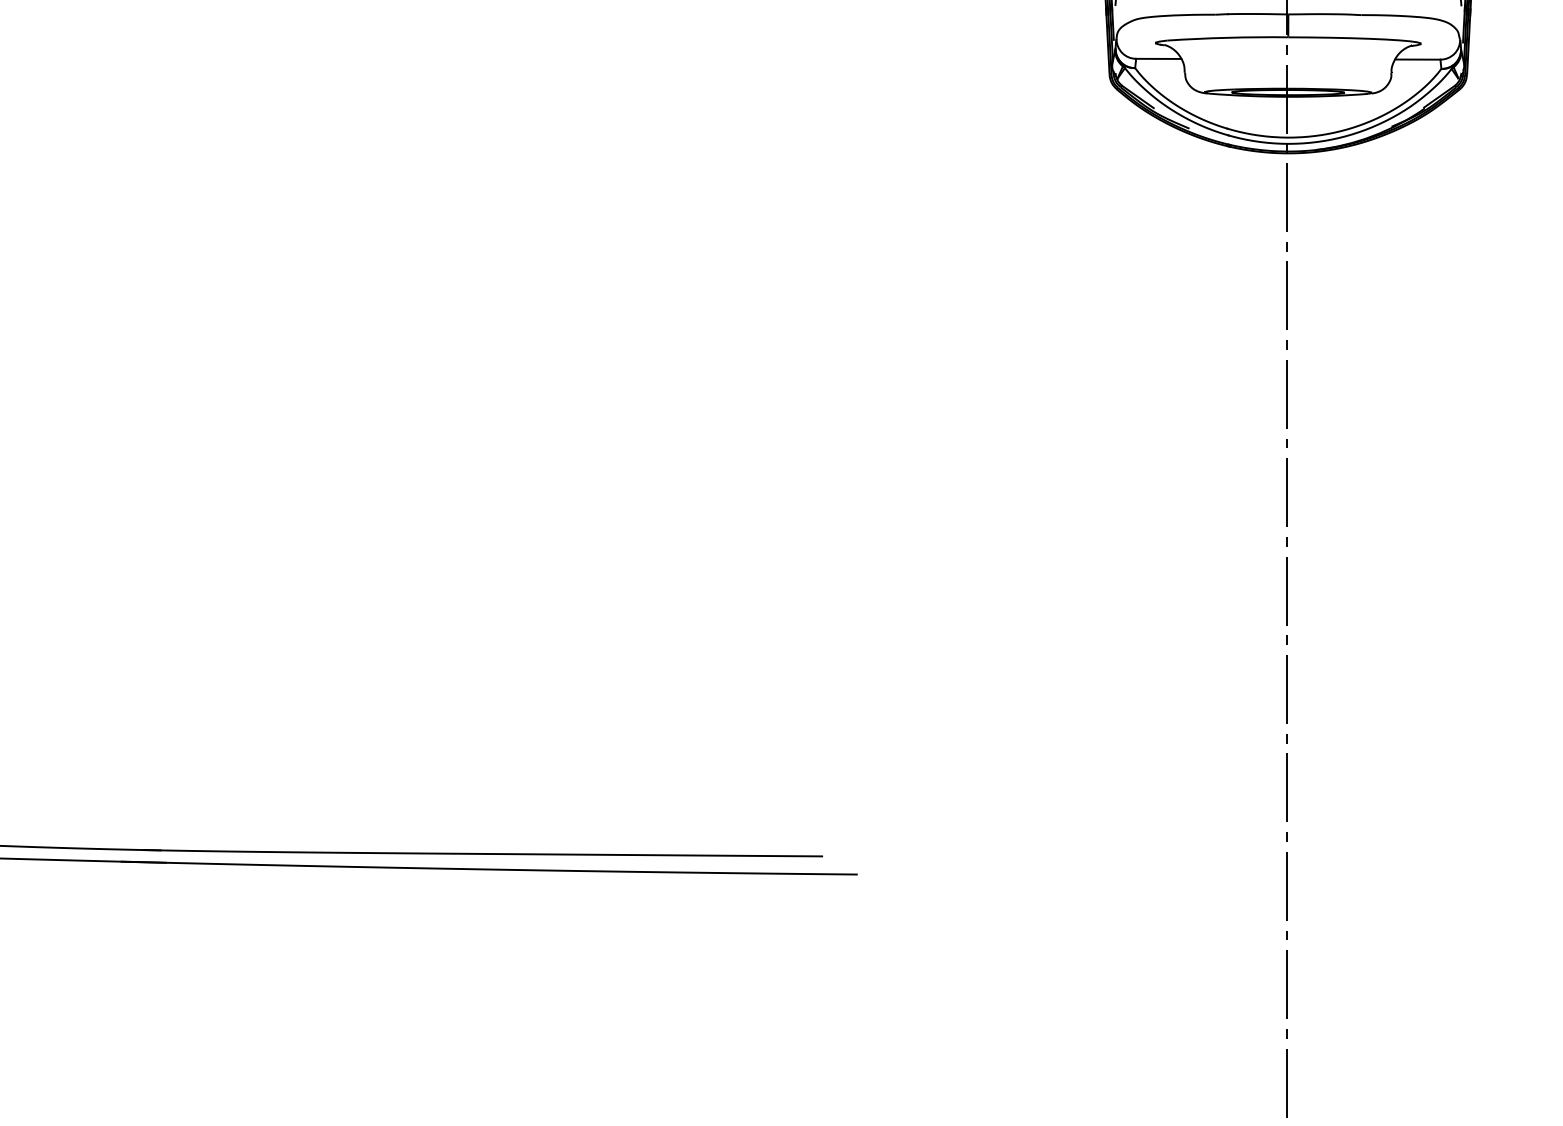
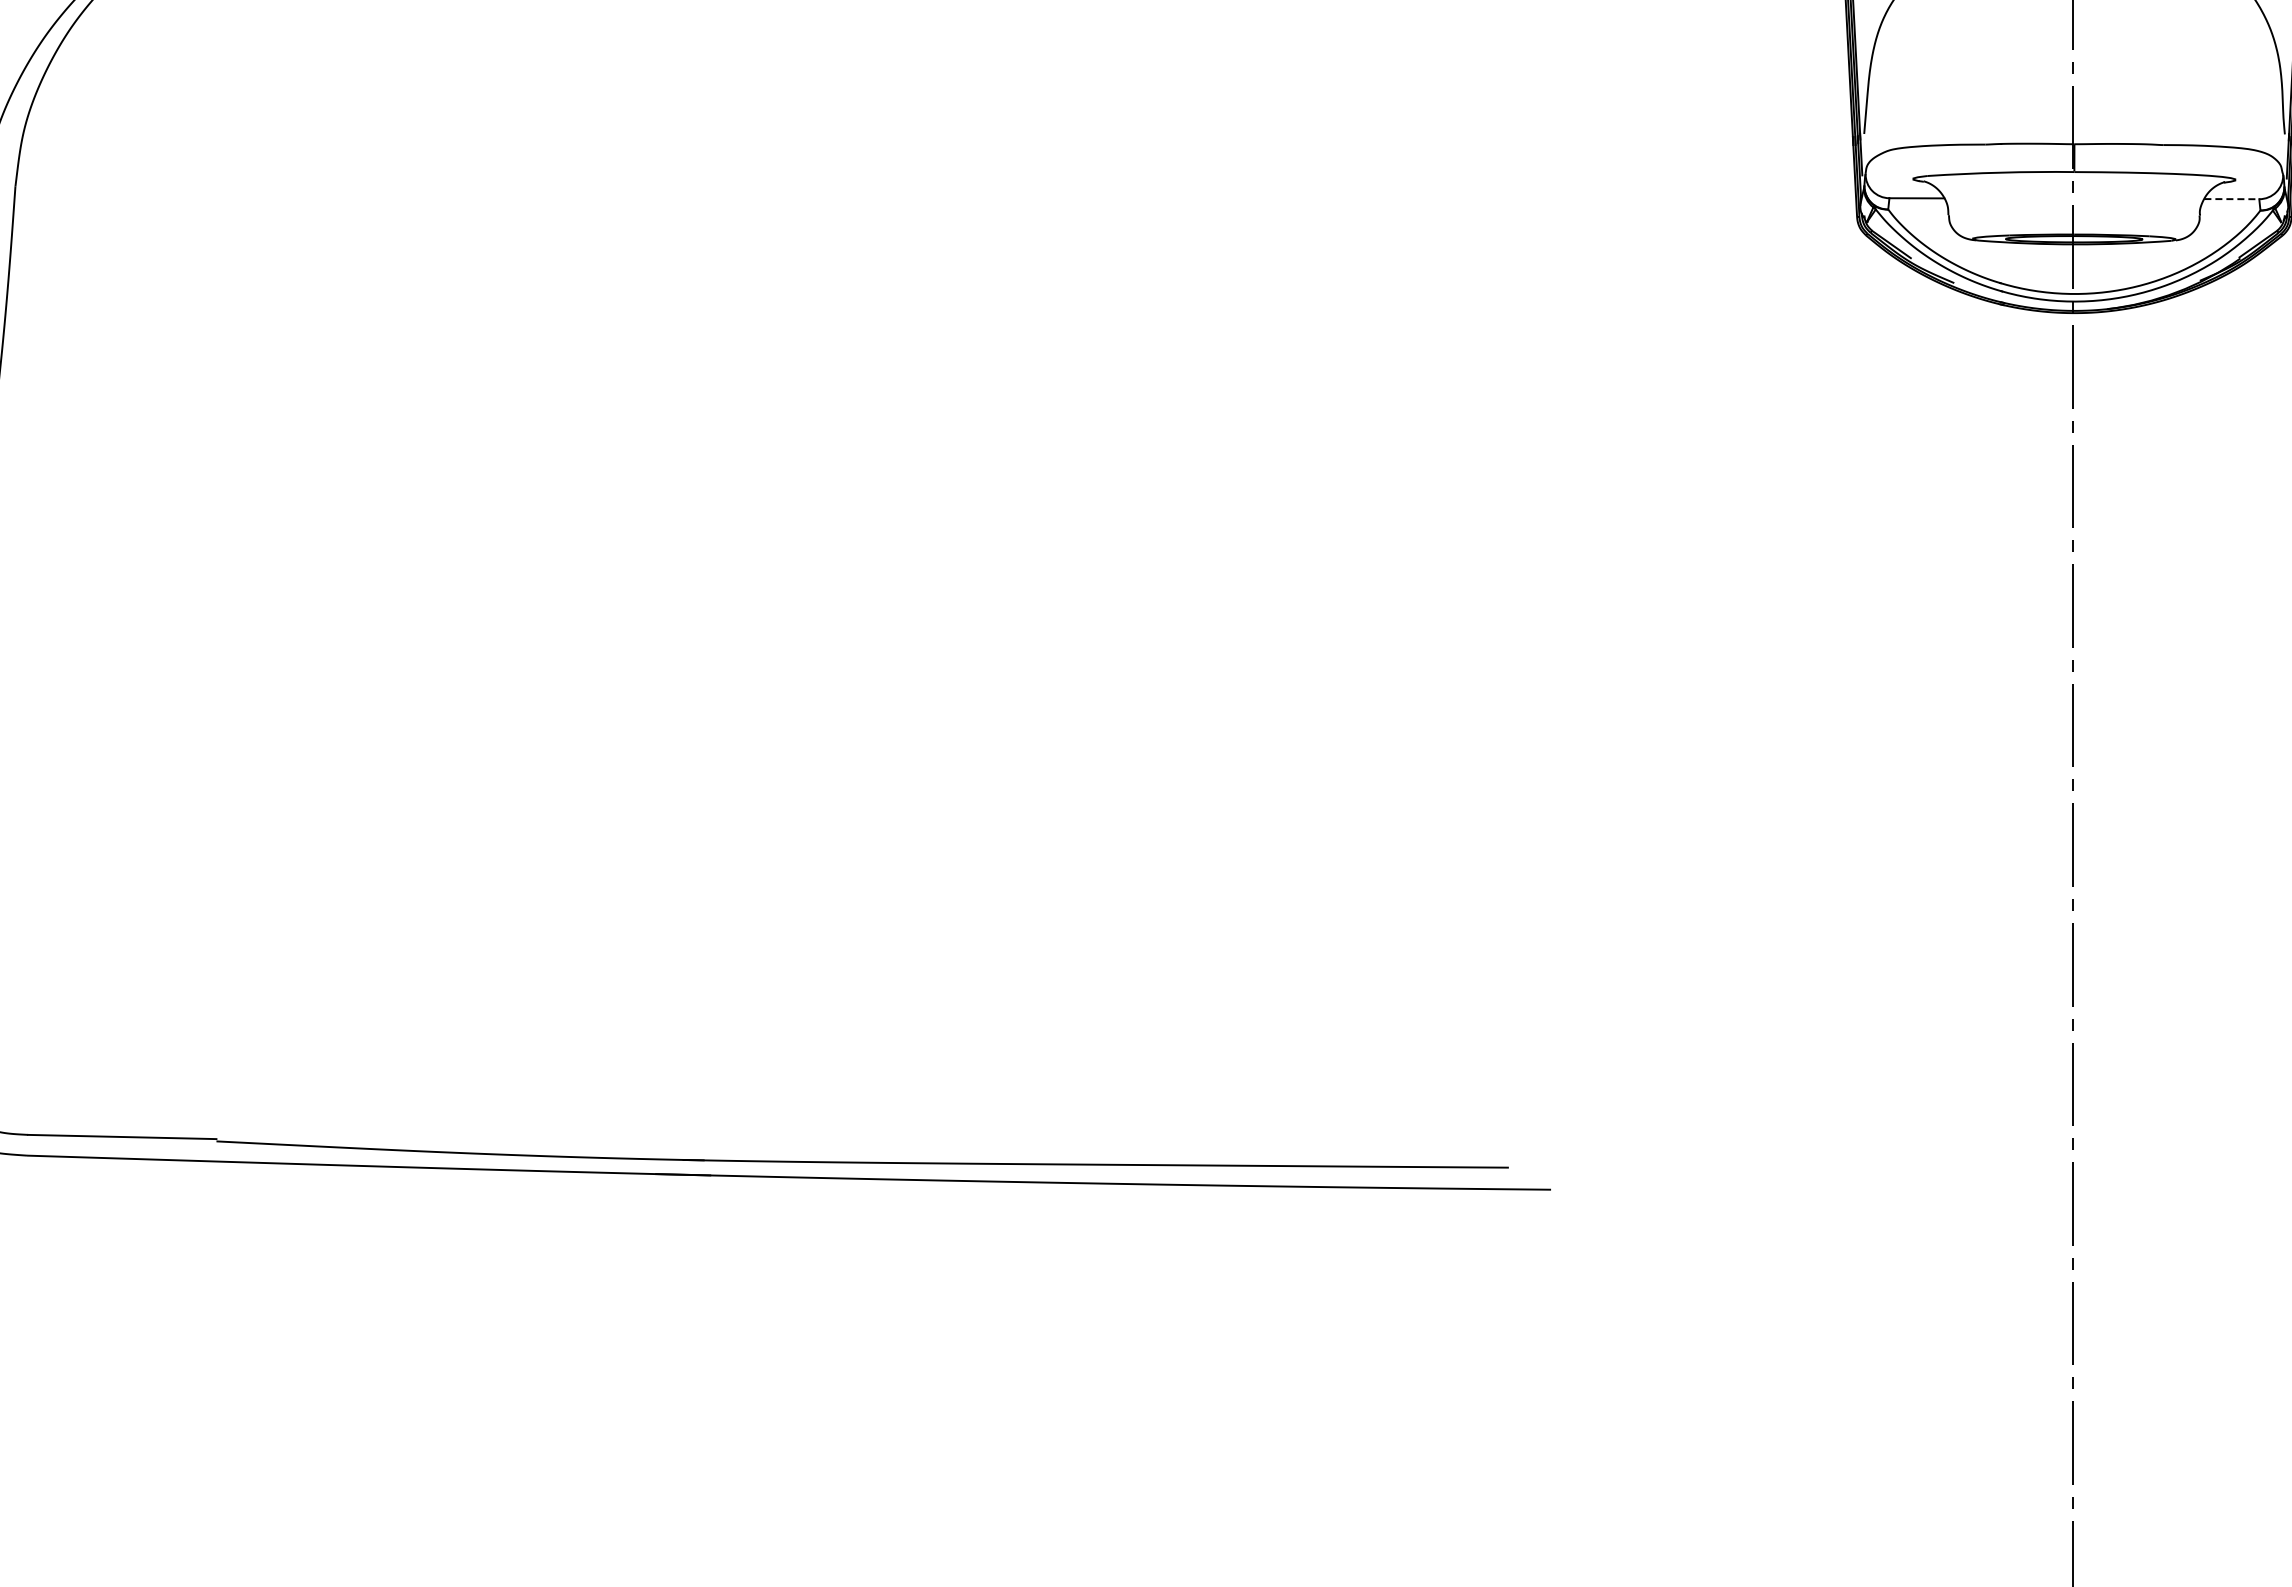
line: (1418, 59) -> (2232, 199), solid -> dashed

